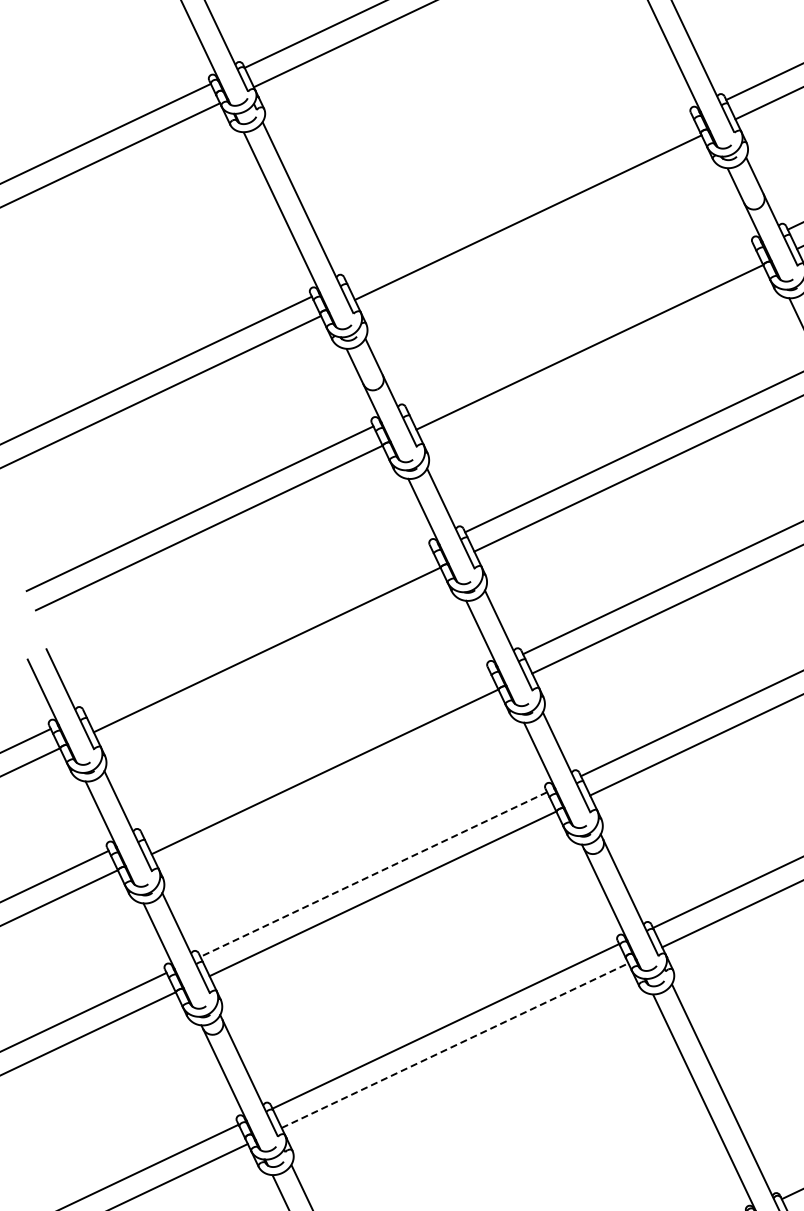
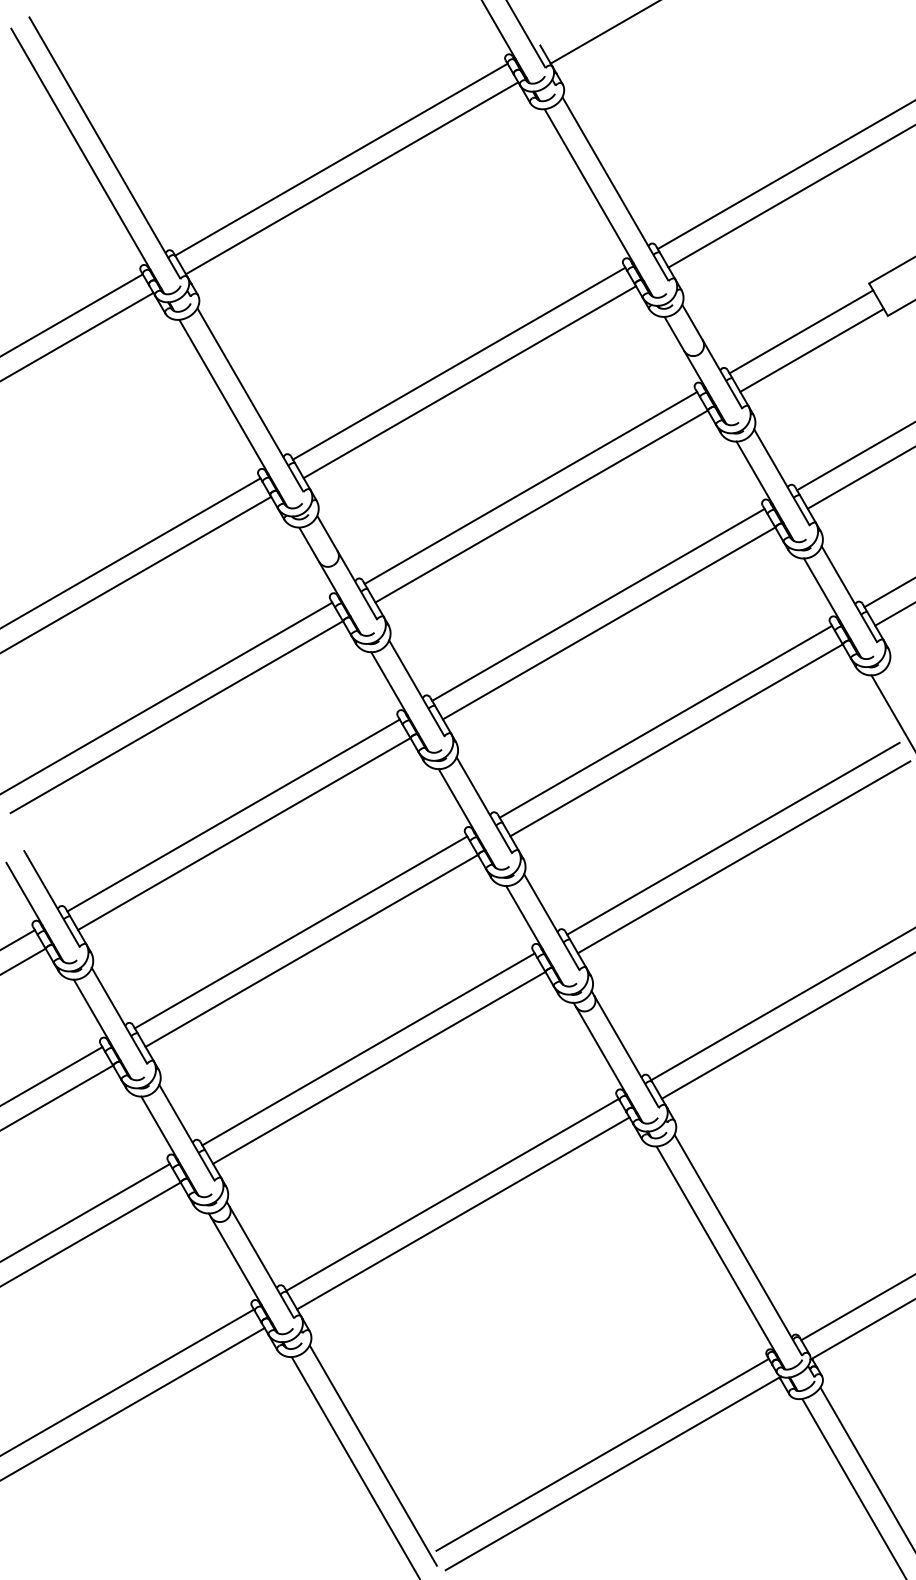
line: (518, 198) -> (458, 363), added
line: (580, 327) -> (530, 487), added
line: (257, 630) -> (233, 815), added
line: (315, 752) -> (300, 932), added
line: (373, 874) -> (368, 1049), dashed -> solid
line: (455, 1045) -> (463, 1213), dashed -> solid

